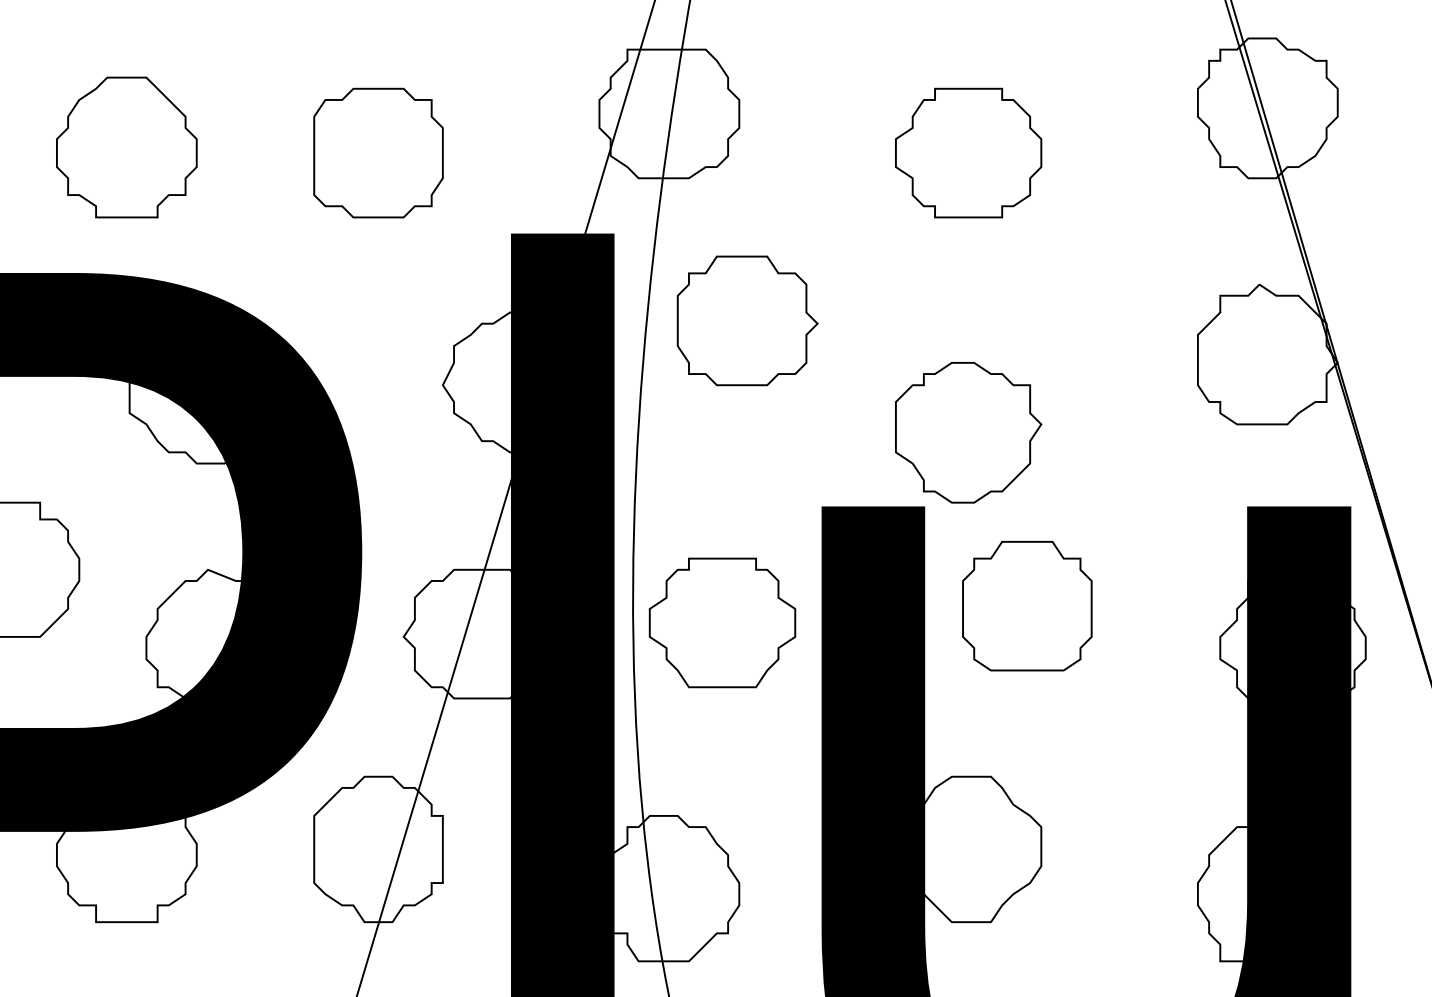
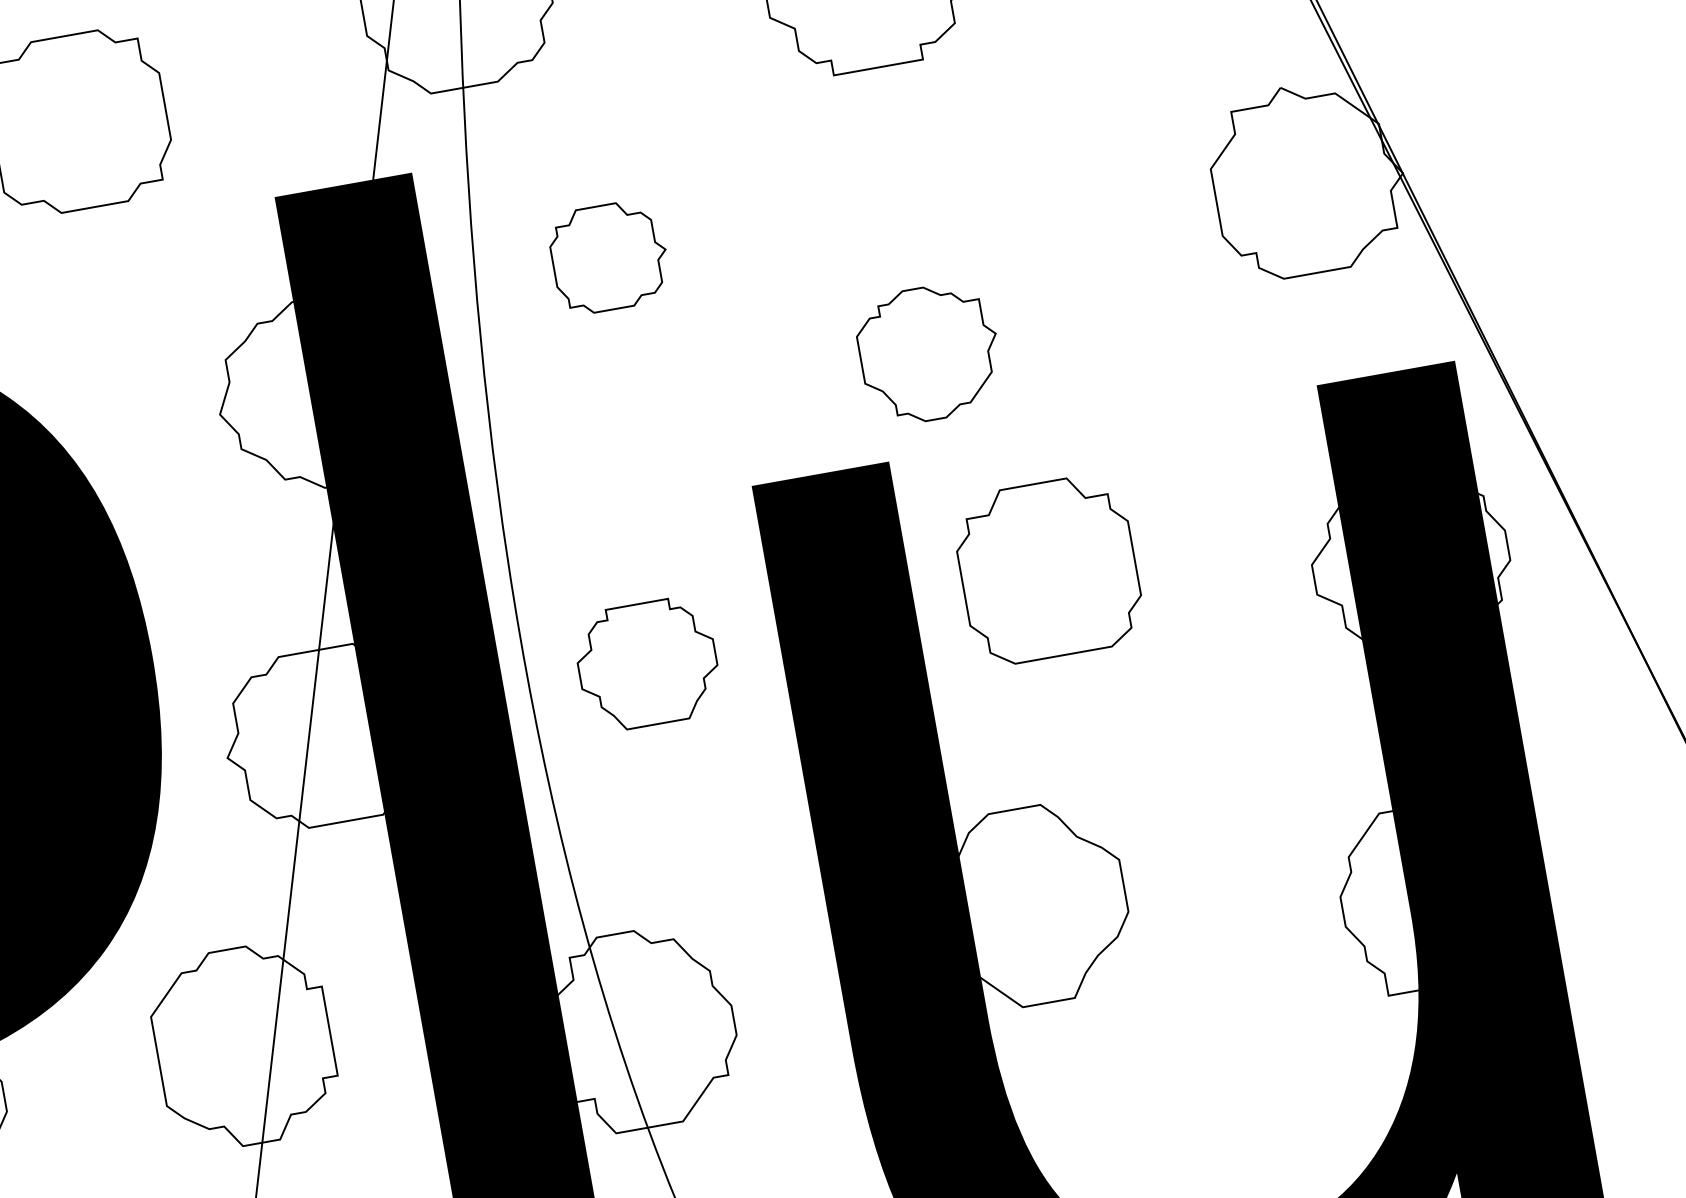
part: (747, 320) -> (609, 256), size x0.6
part: (968, 432) -> (929, 353), size x0.7
part: (722, 622) -> (647, 663), size x0.7

